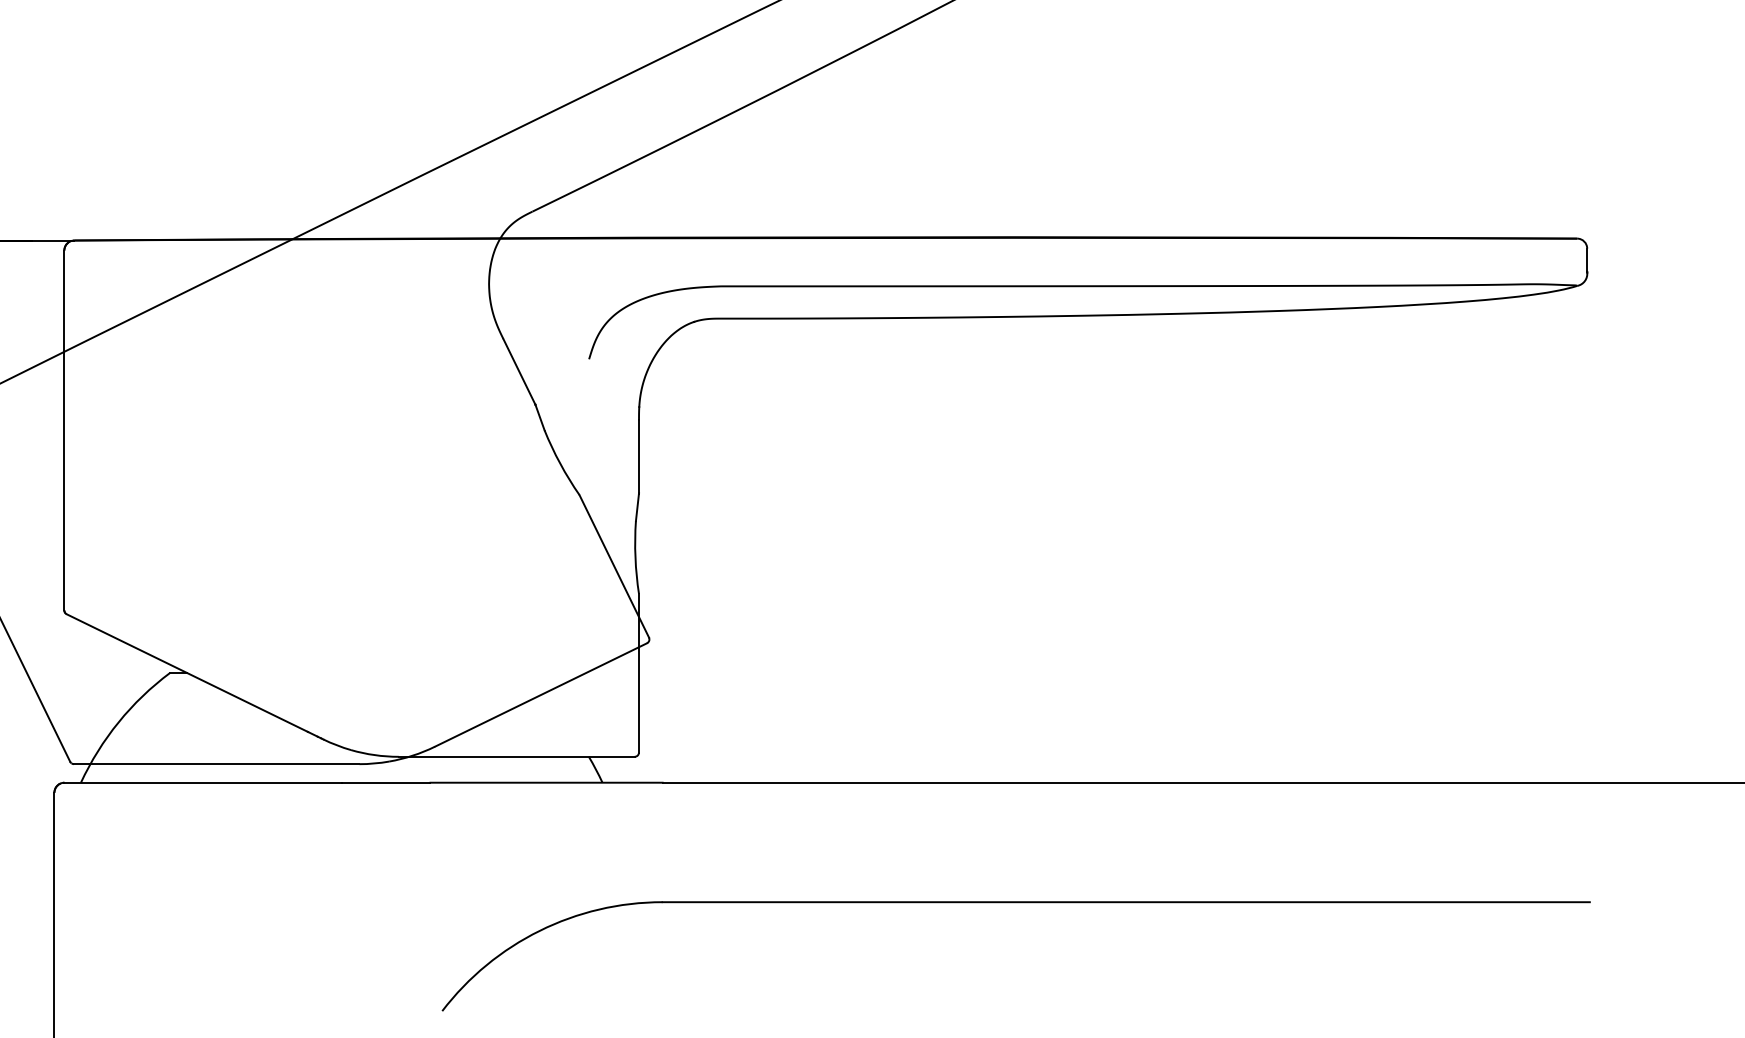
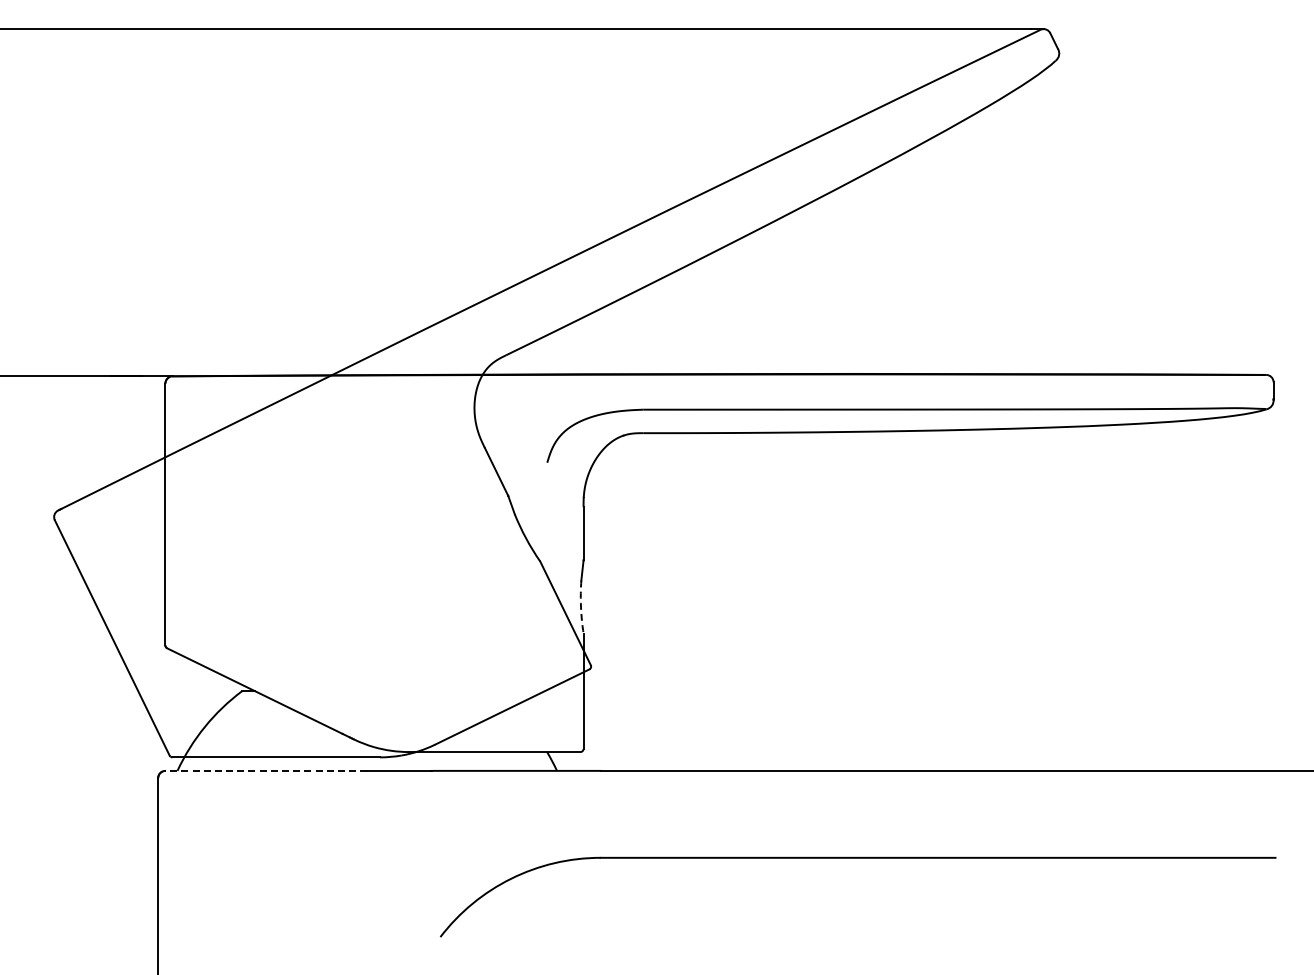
arc: (636, 558) -> (581, 607), solid -> dashed
line: (203, 782) -> (266, 770), solid -> dashed

